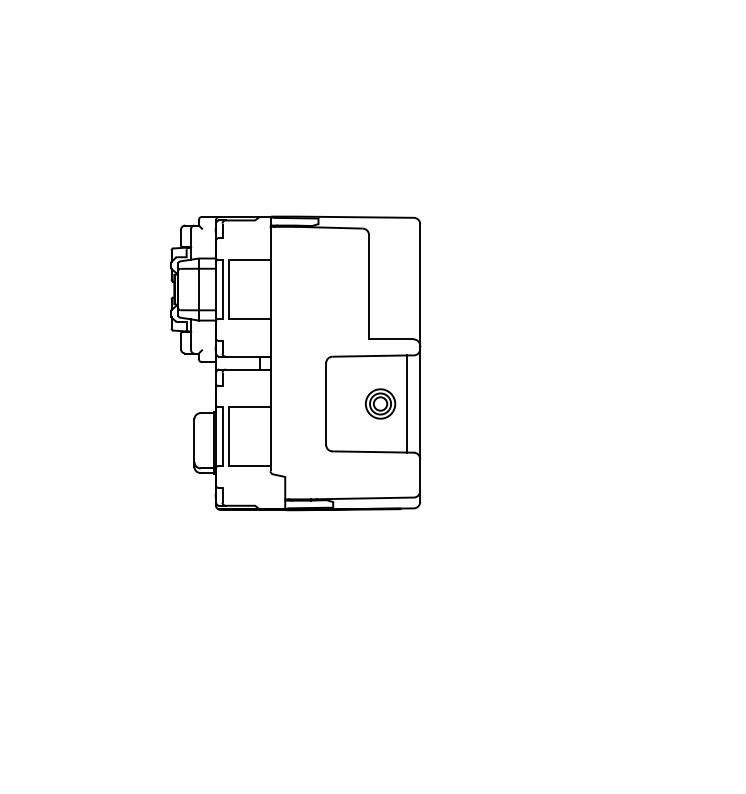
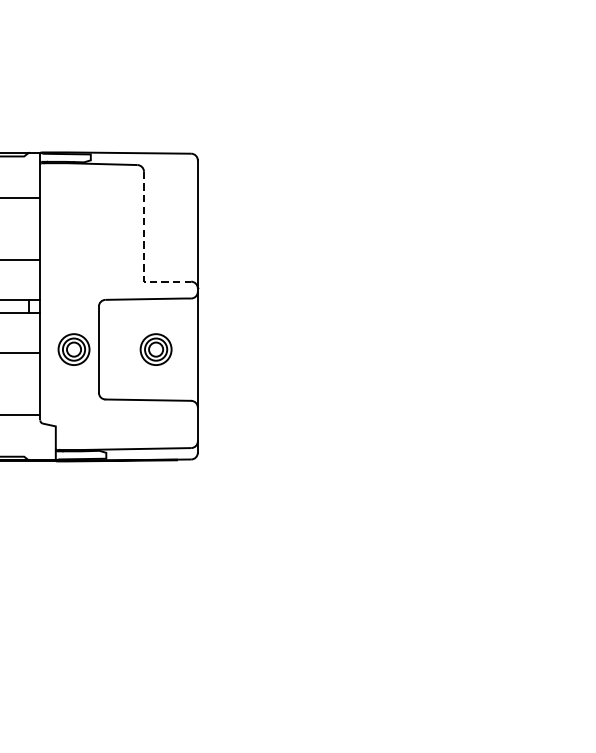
line: (369, 310) -> (144, 251), solid -> dashed
part: (302, 403) -> (73, 349), added
line: (407, 403) -> (184, 349), removed

